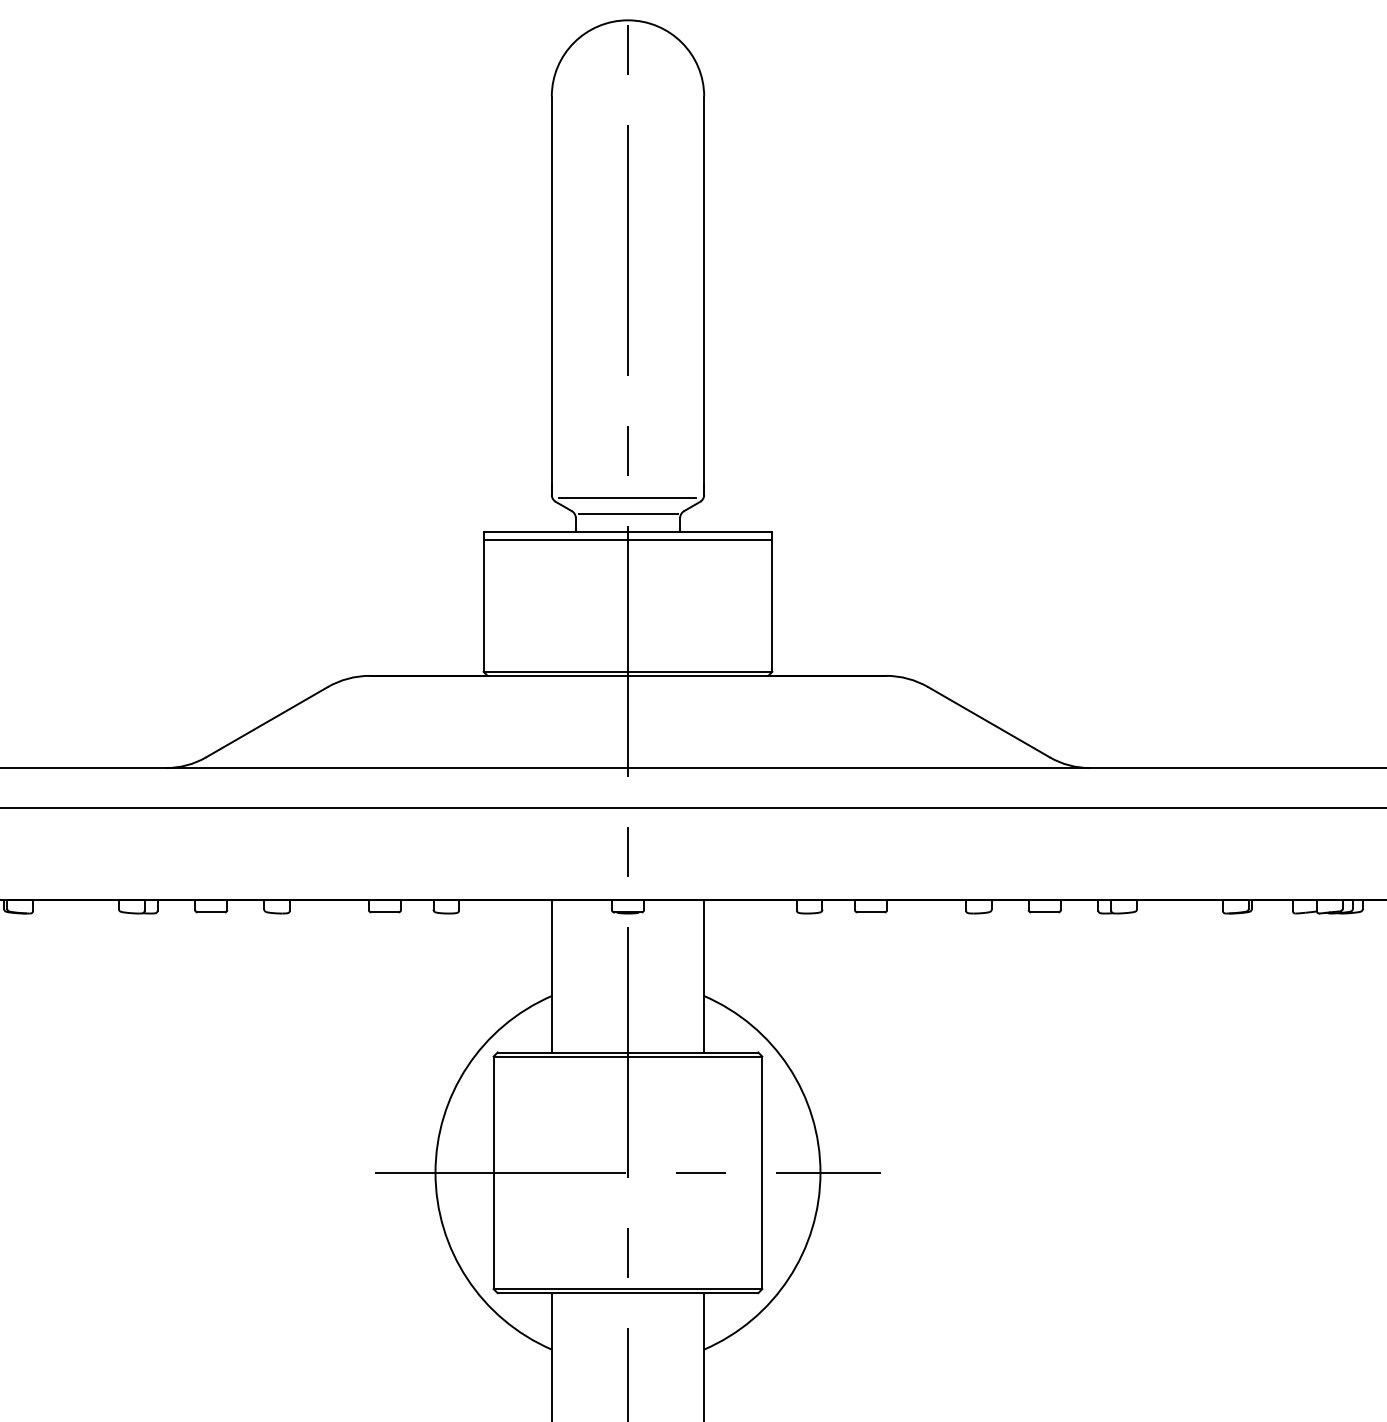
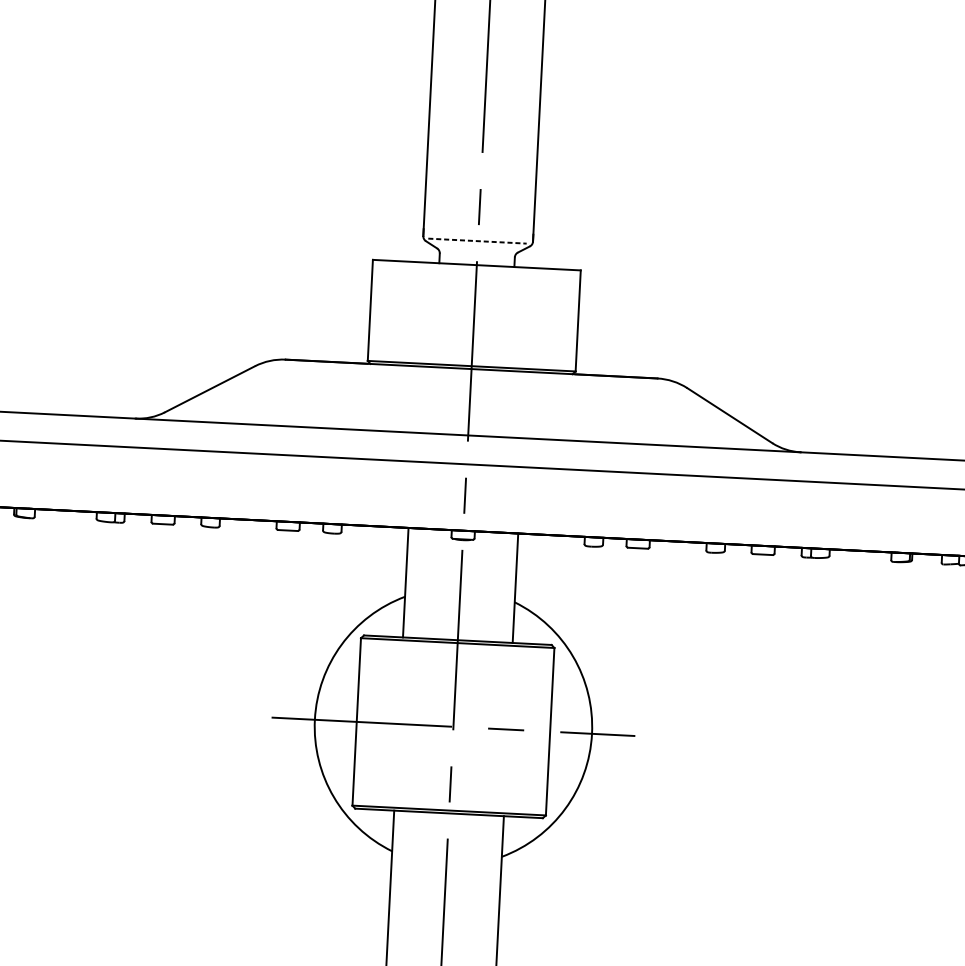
line: (627, 498) -> (477, 241), solid -> dashed
line: (627, 513) -> (477, 252), removed
line: (627, 539) -> (476, 270), removed

